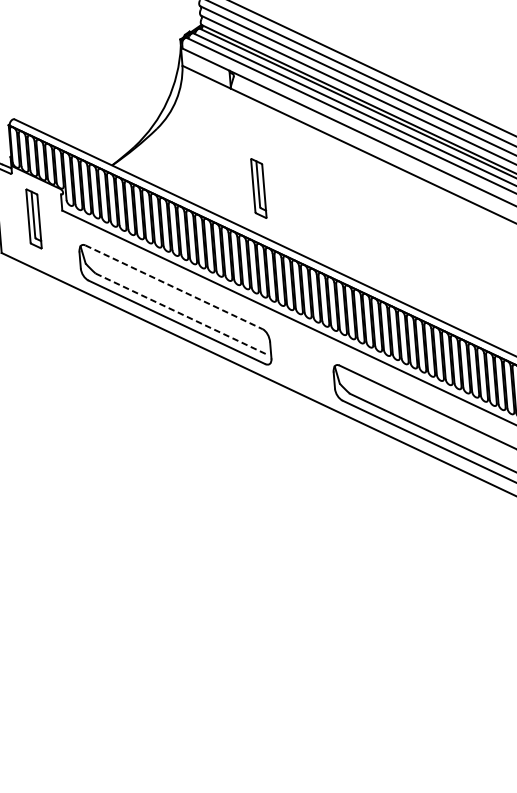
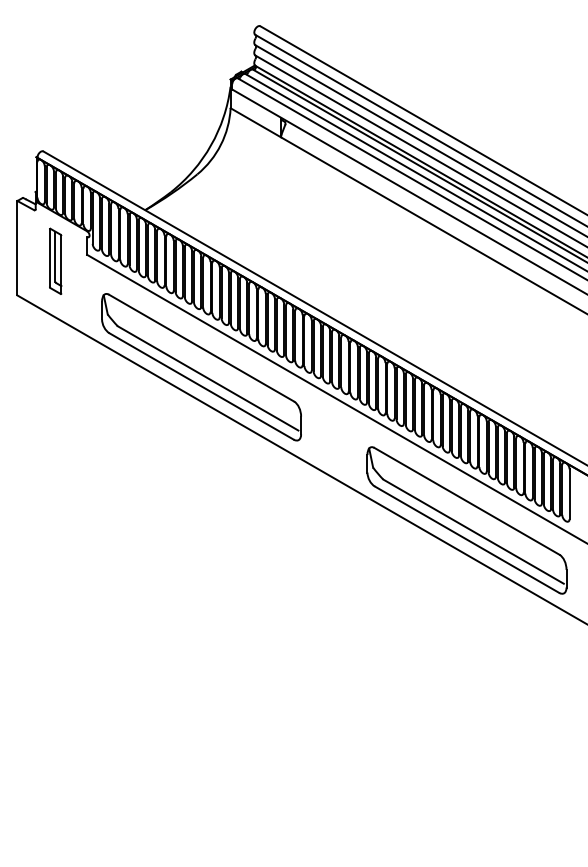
part: (258, 187) -> (302, 247), removed
line: (173, 287) -> (201, 348), dashed -> solid
line: (182, 314) -> (208, 378), dashed -> solid

